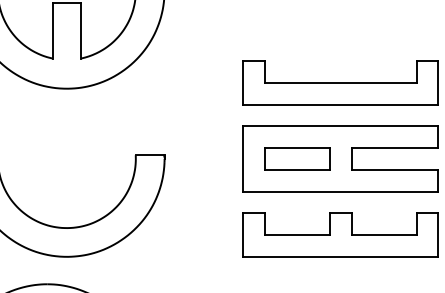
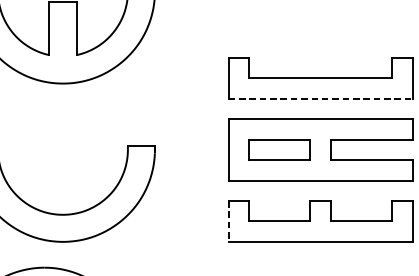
line: (340, 104) -> (320, 98), solid -> dashed
line: (242, 235) -> (228, 221), solid -> dashed

